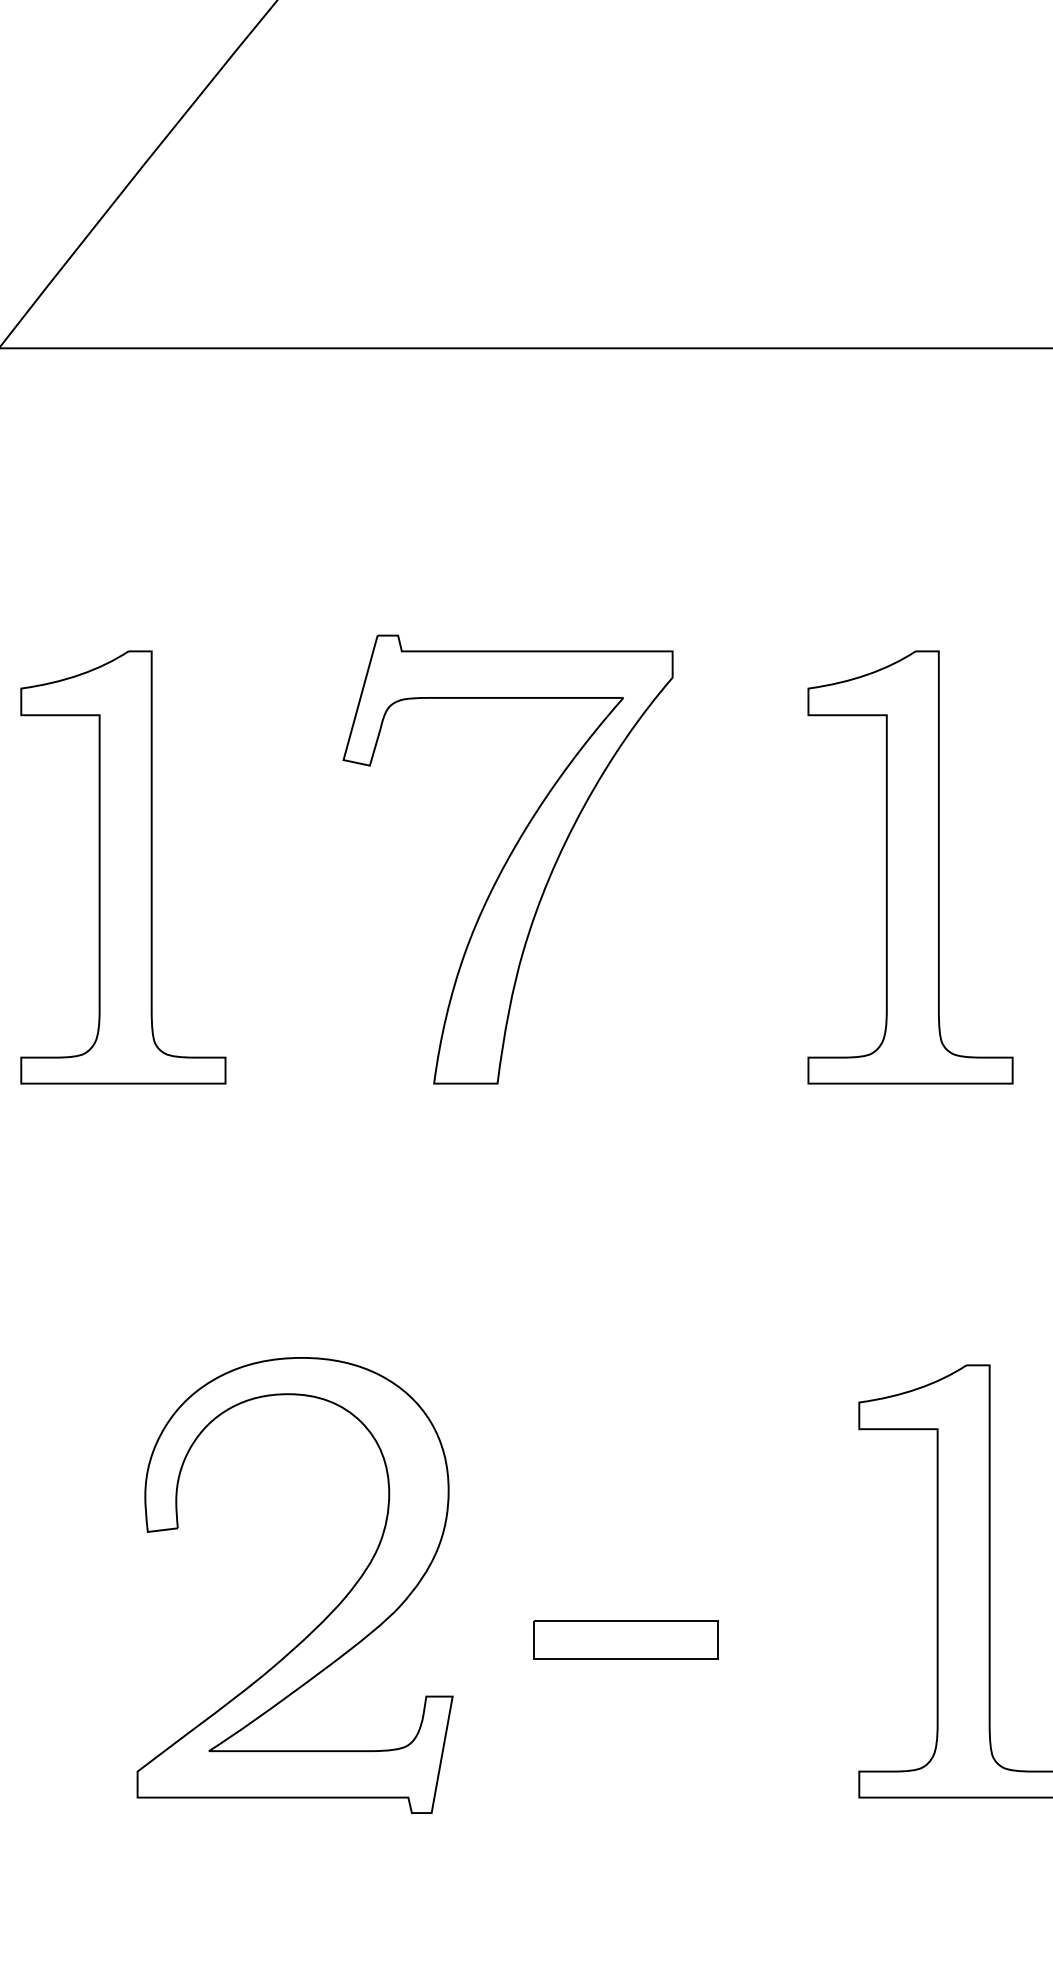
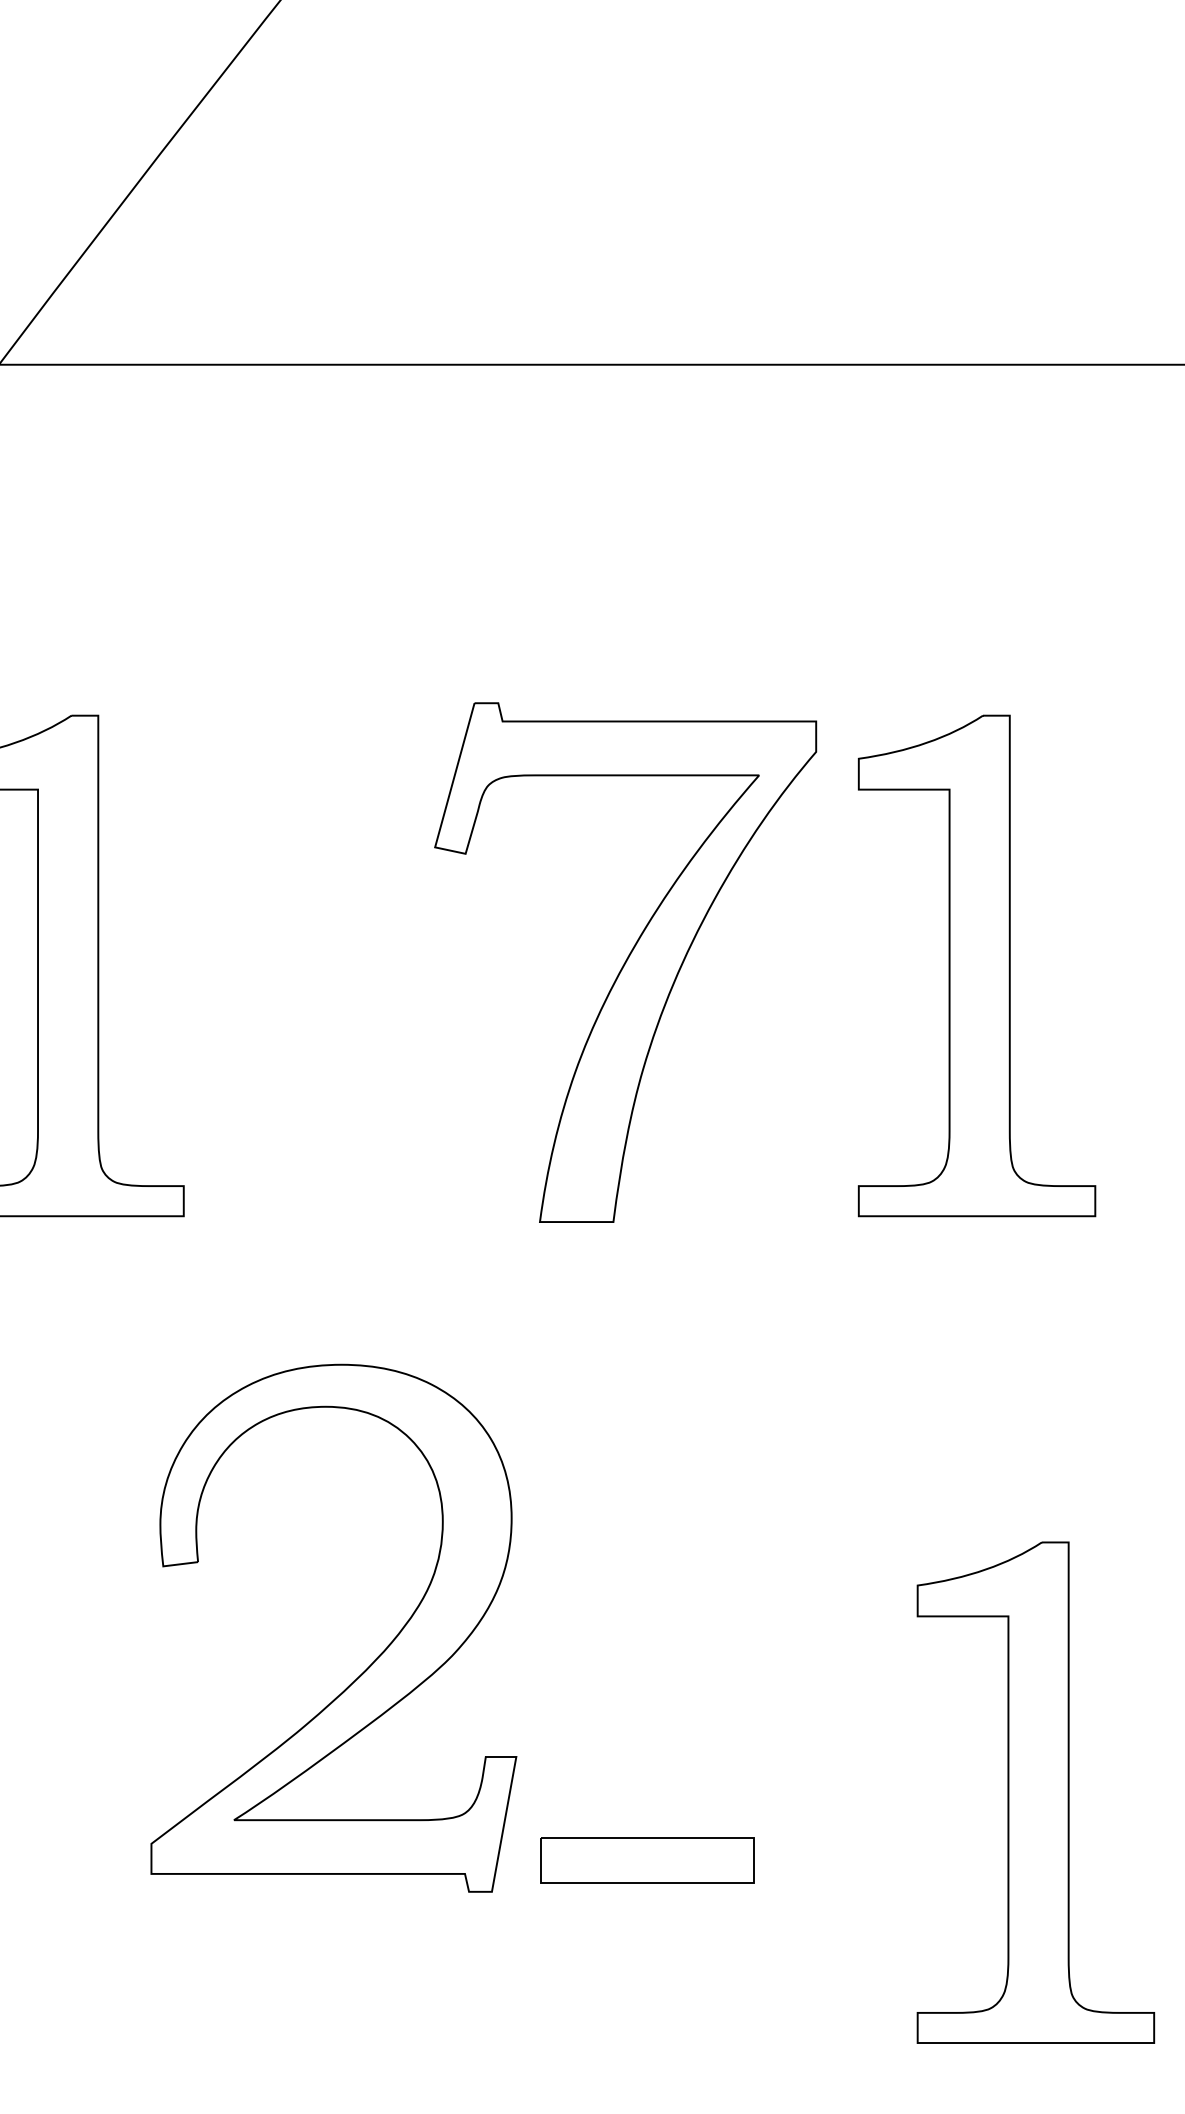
part: (507, 859) -> (624, 962), moved
part: (326, 1616) -> (370, 1664), moved

